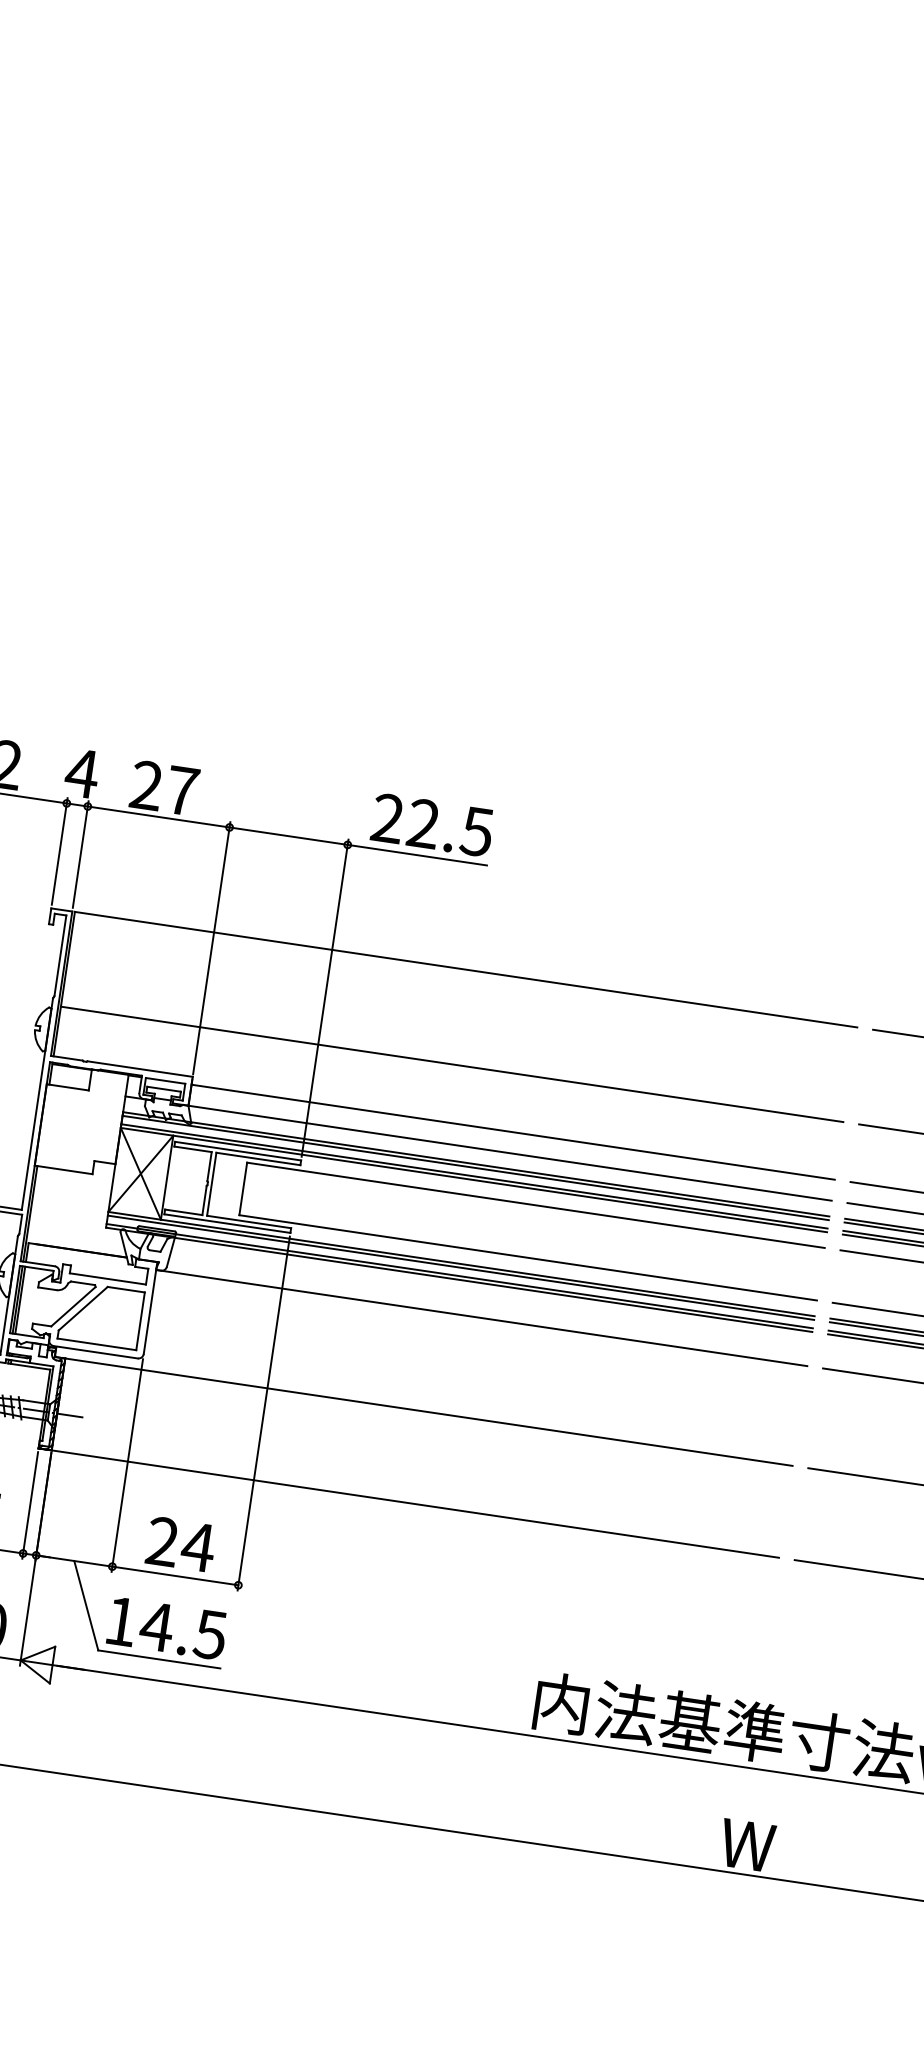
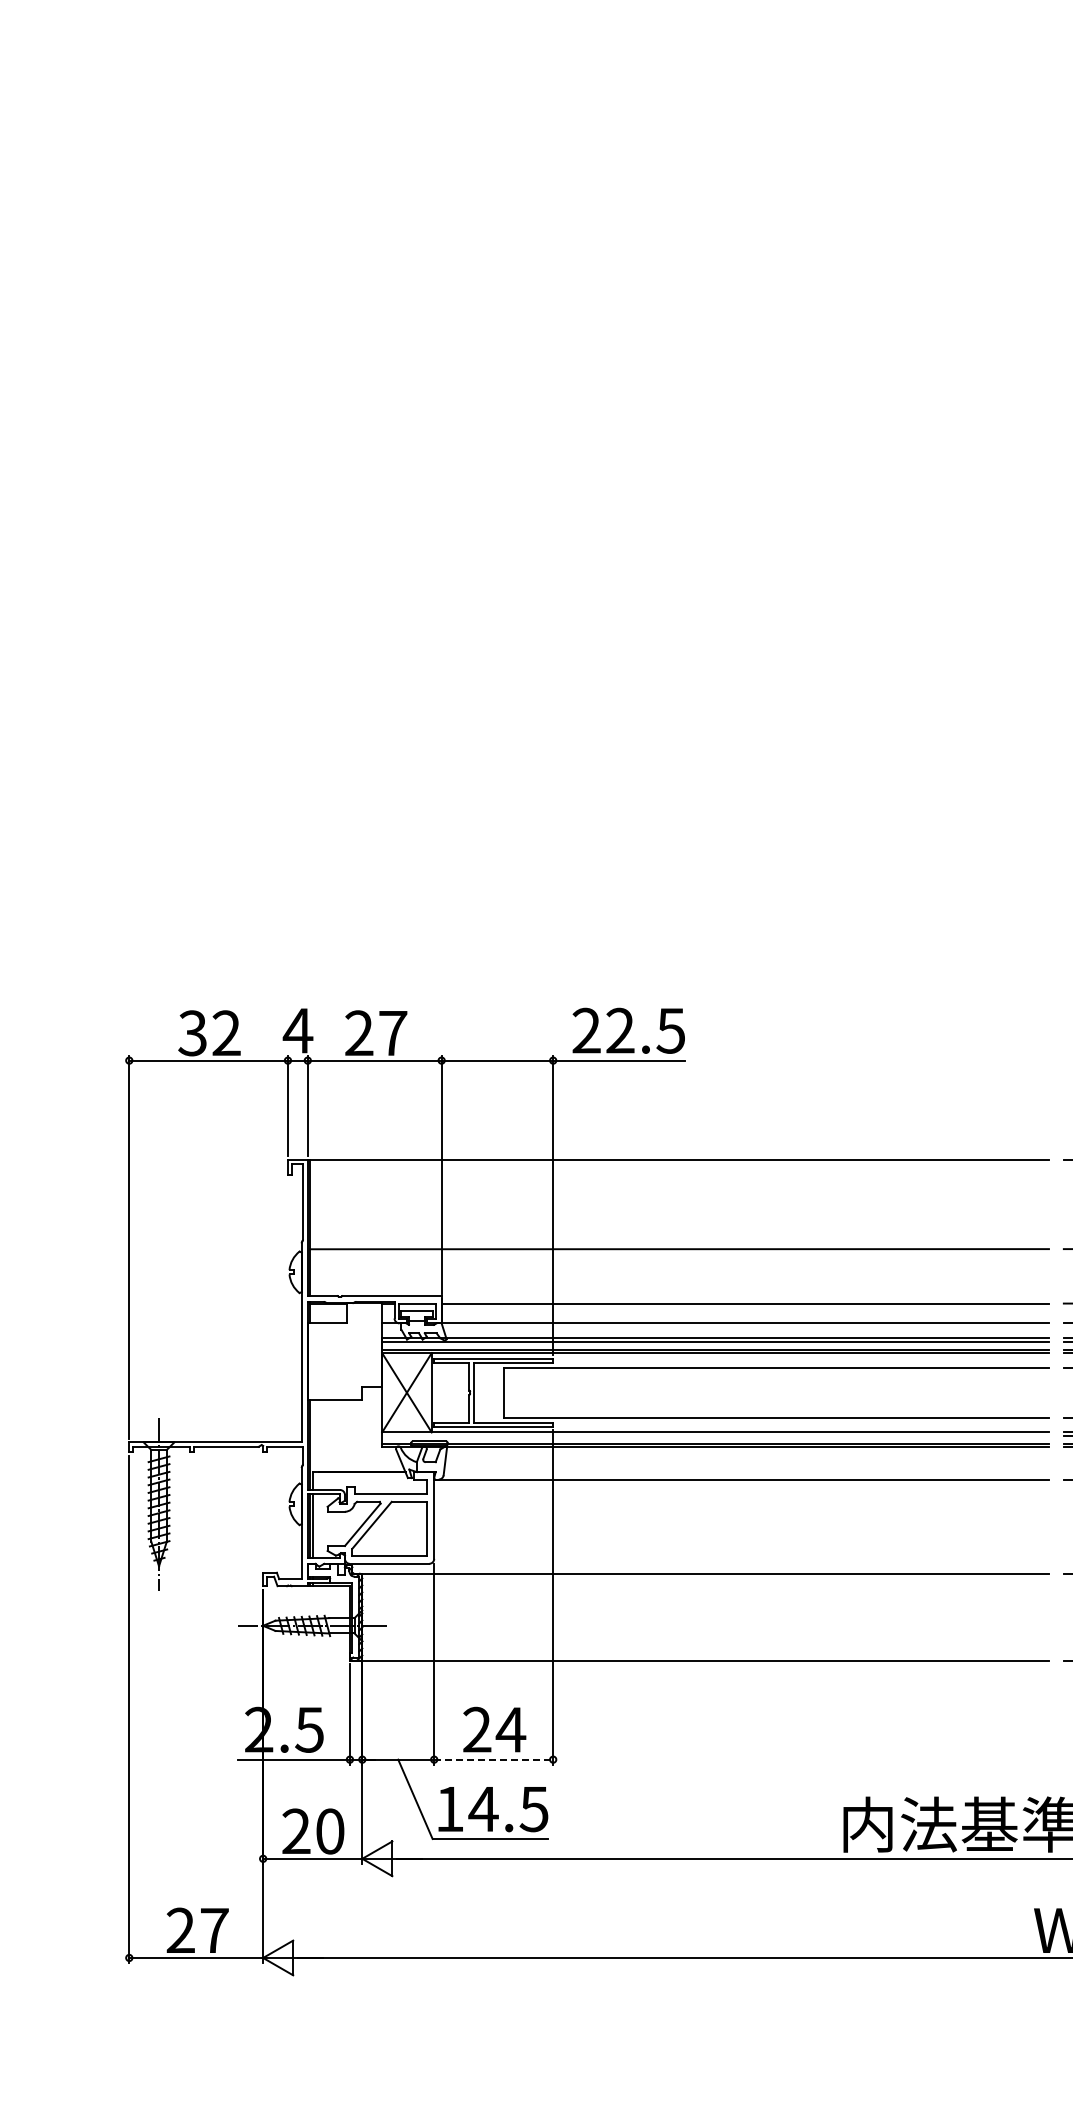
line: (460, 1267) -> (715, 1435), removed
line: (176, 1575) -> (494, 1759), solid -> dashed

